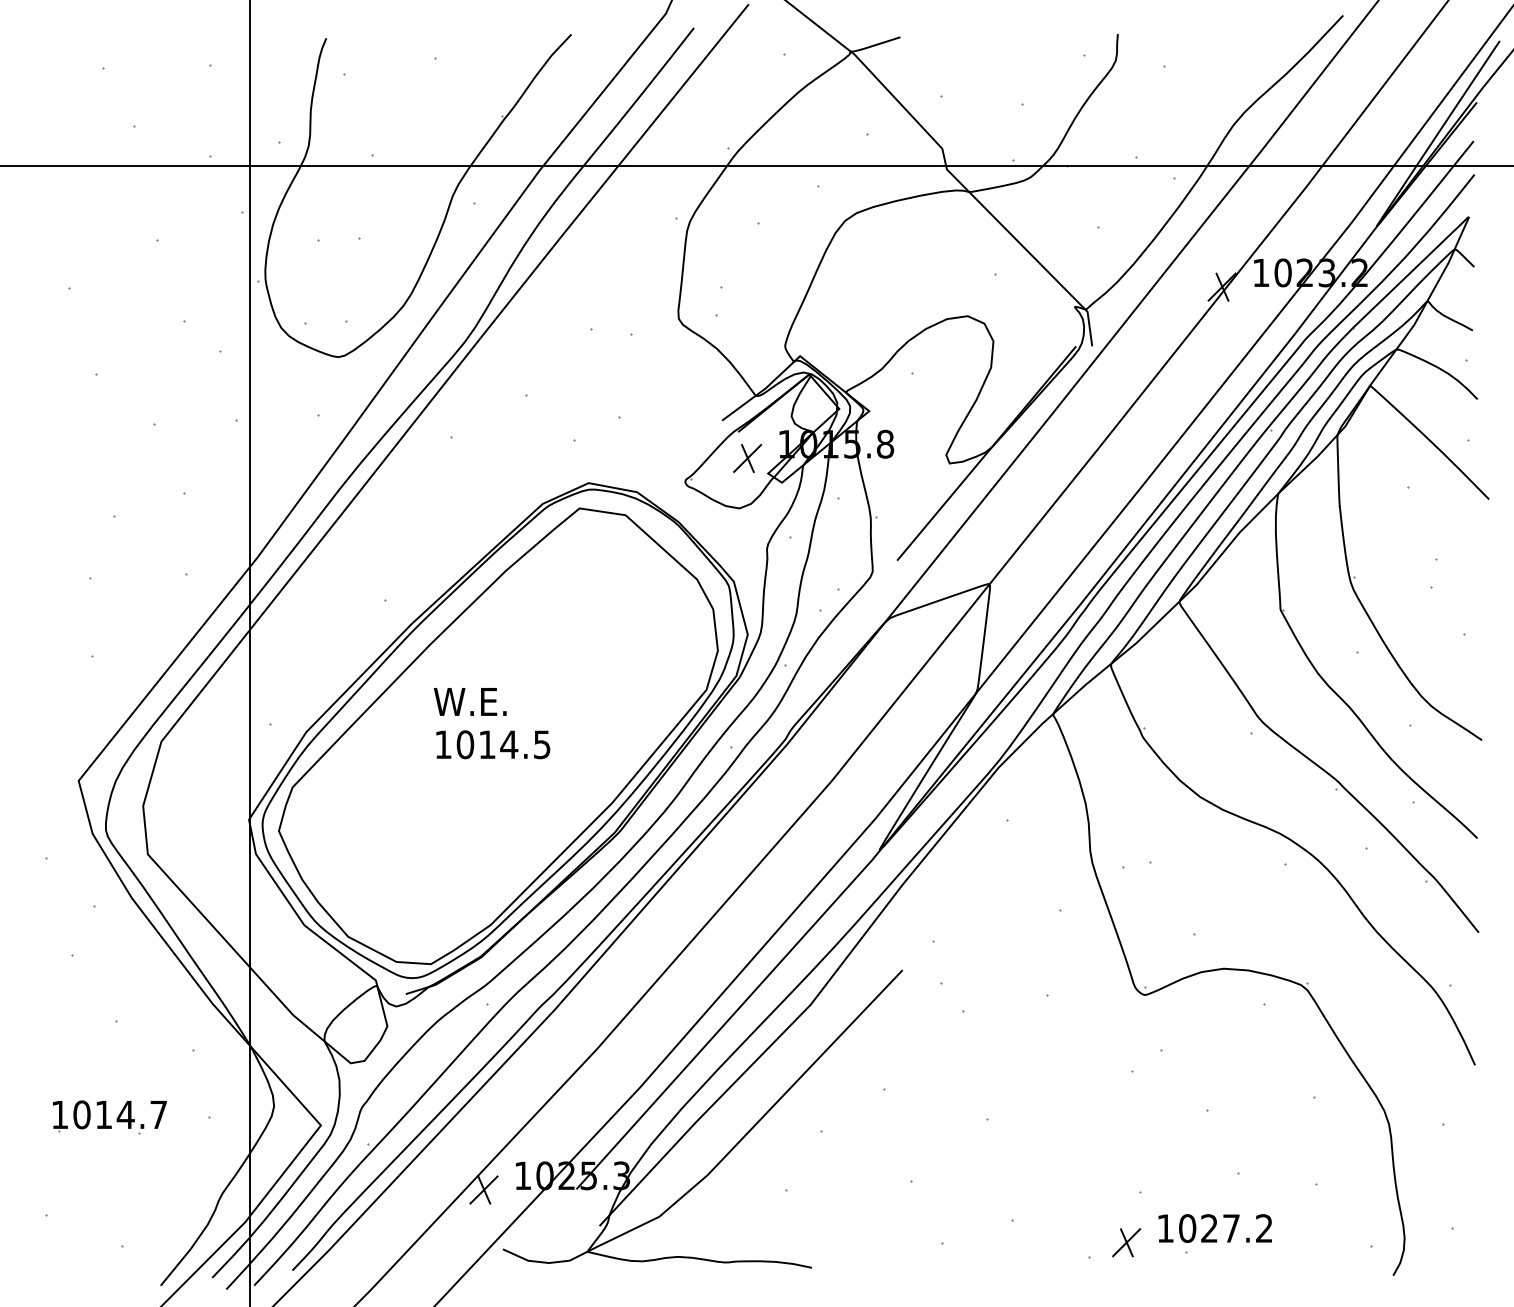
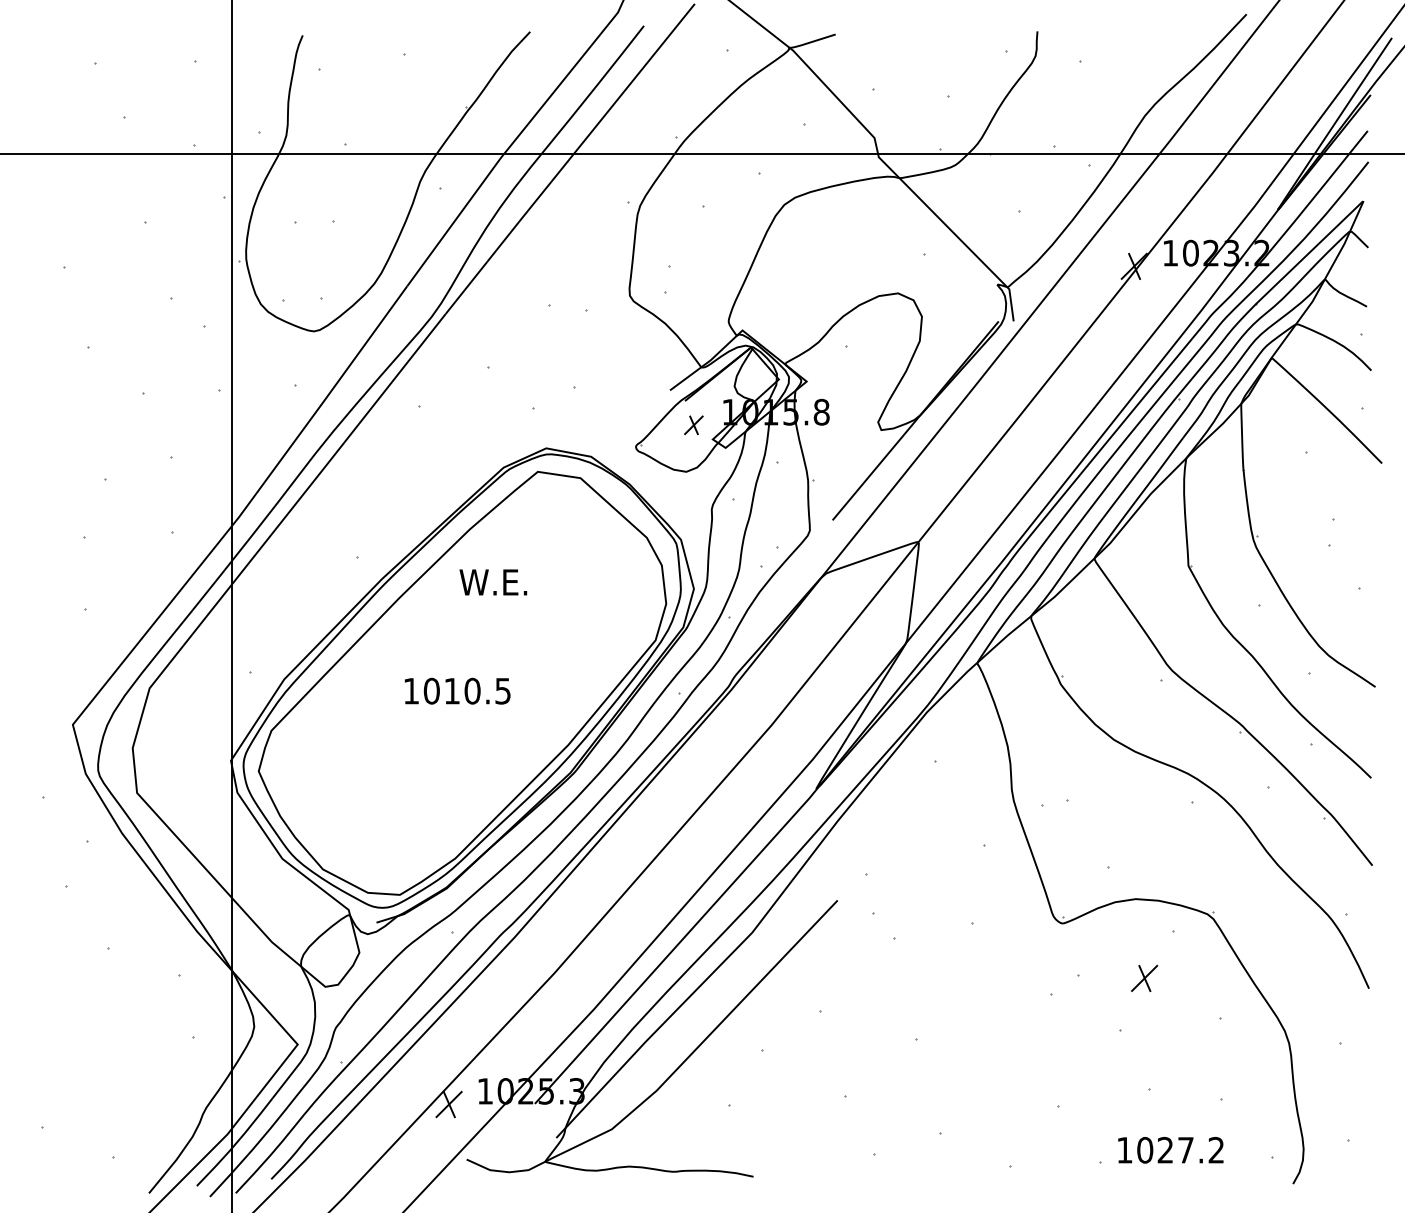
part: (747, 457) -> (693, 424), size x0.7
text: (470, 701) -> (493, 582), moved
text: (509, 743) -> (472, 690), 1014.5 -> 1010.5
part: (109, 1117) -> (101, 1037), removed
text: (1214, 1227) -> (1170, 1149), moved
part: (1126, 1241) -> (1144, 977), moved

